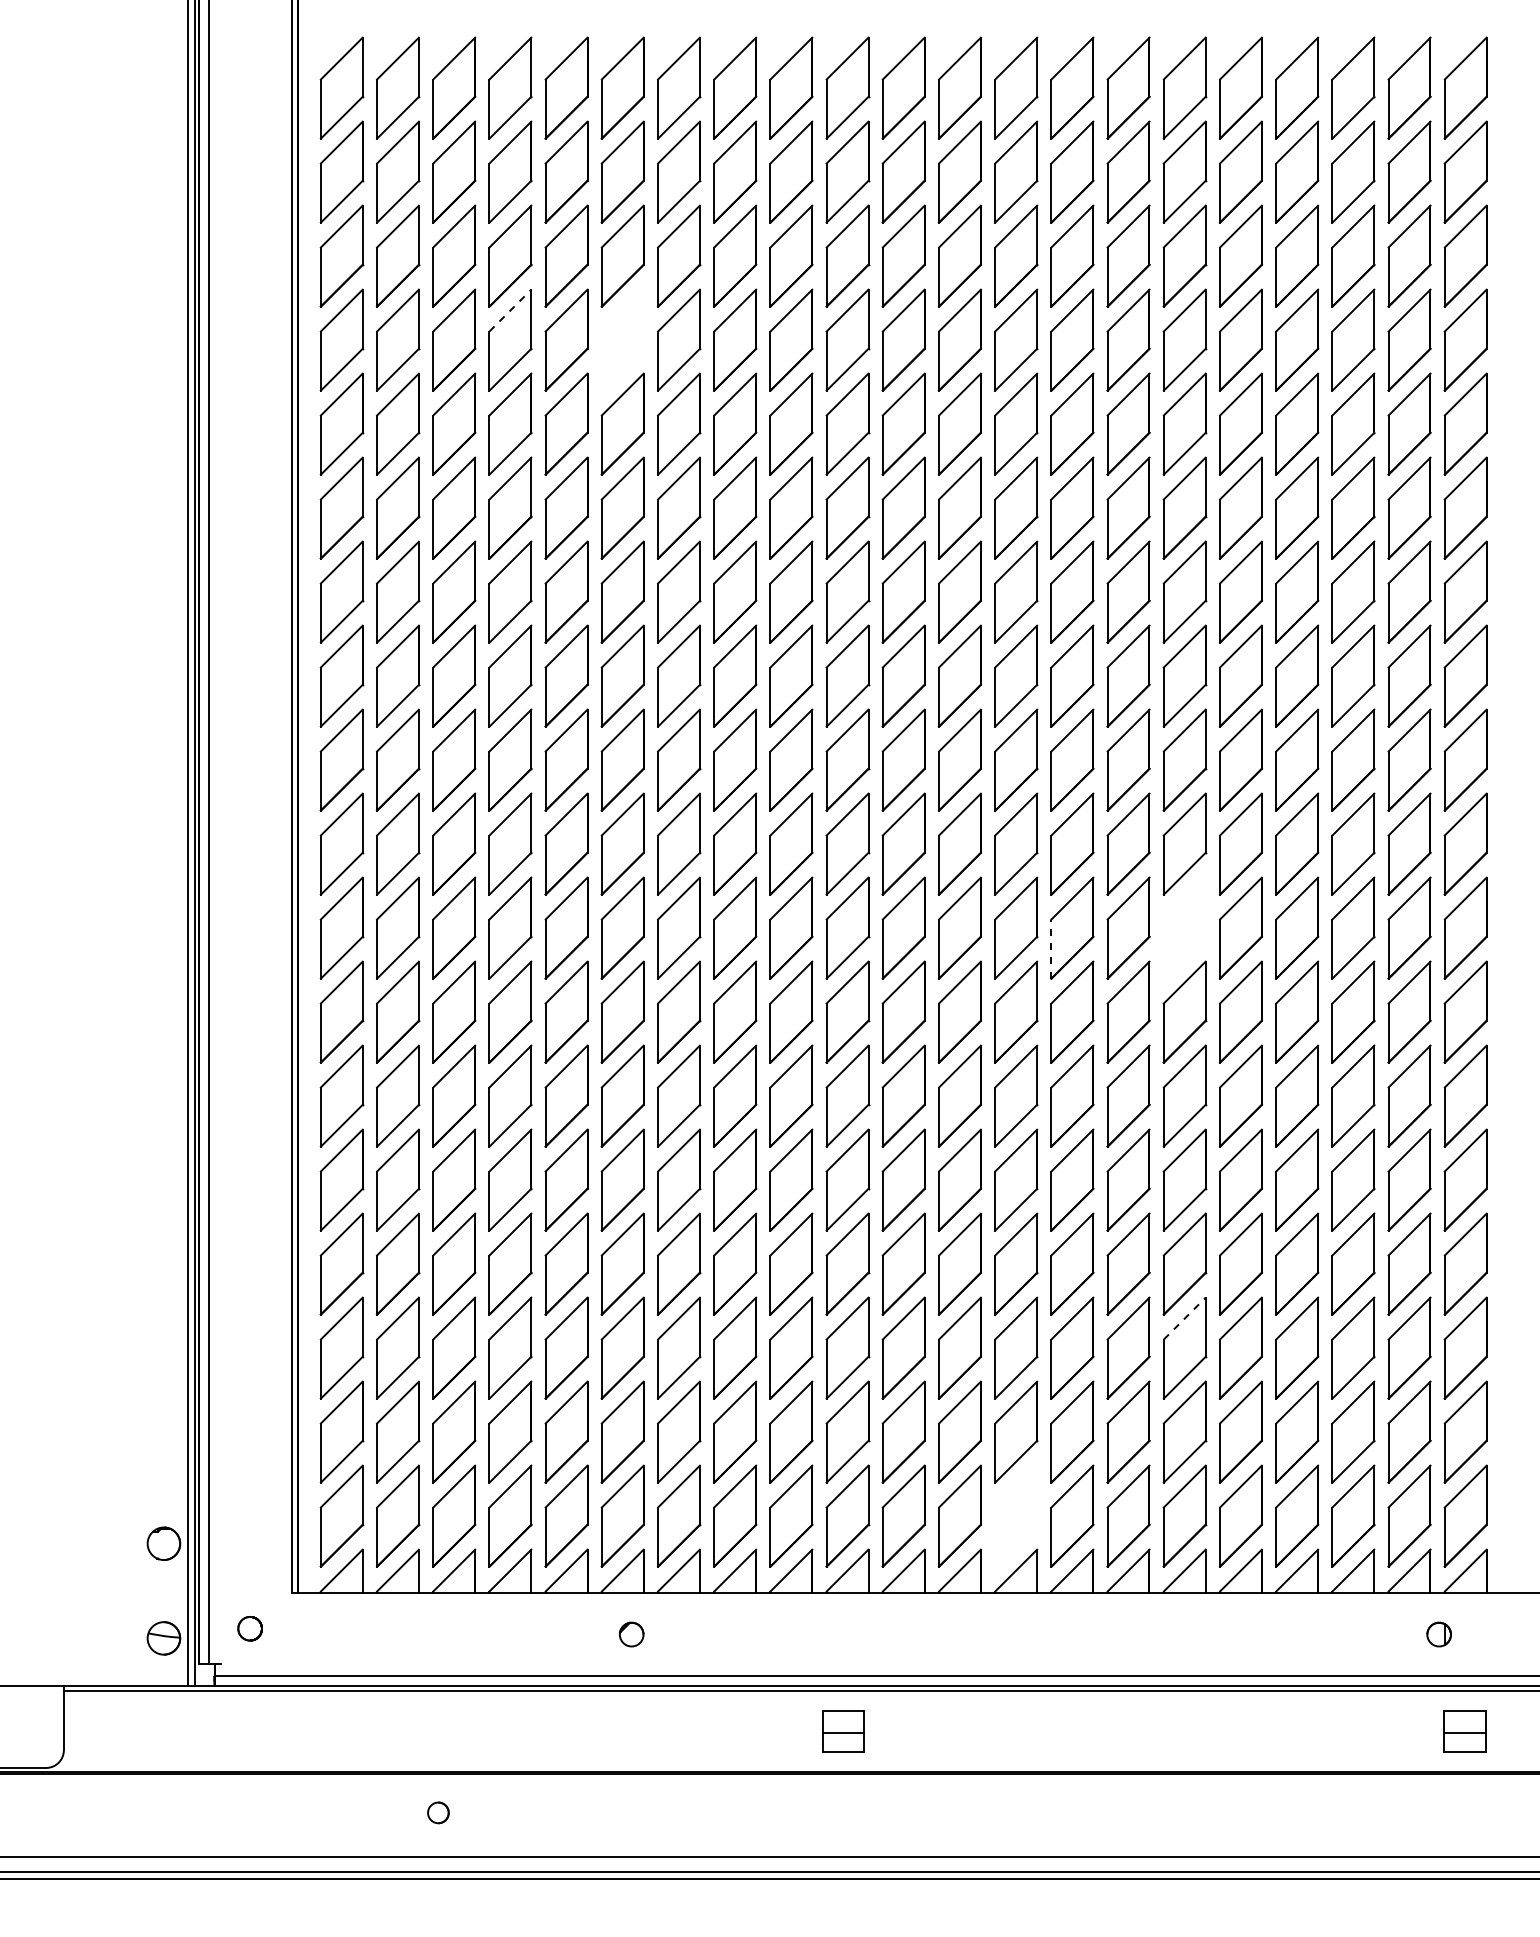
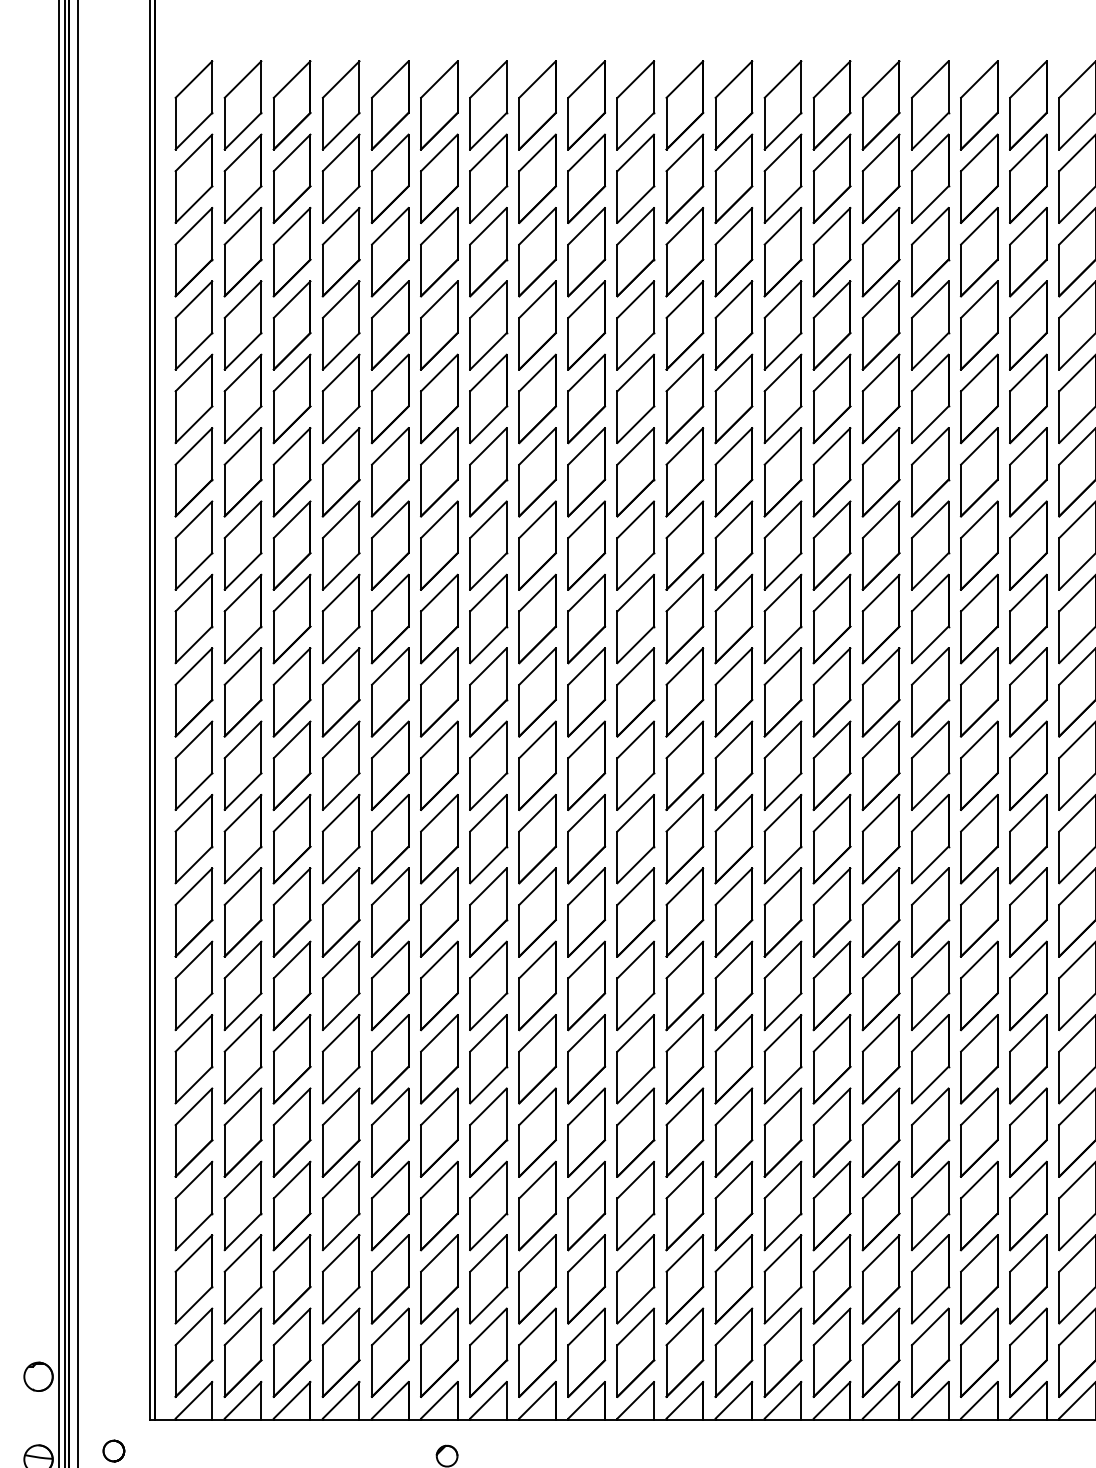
line: (510, 310) -> (341, 299), dashed -> solid
part: (622, 339) -> (439, 324), added
part: (1184, 927) -> (930, 838), added
line: (1051, 949) -> (813, 857), dashed -> solid
line: (1184, 1318) -> (930, 1180), dashed -> solid
part: (1016, 1515) -> (783, 1352), added

